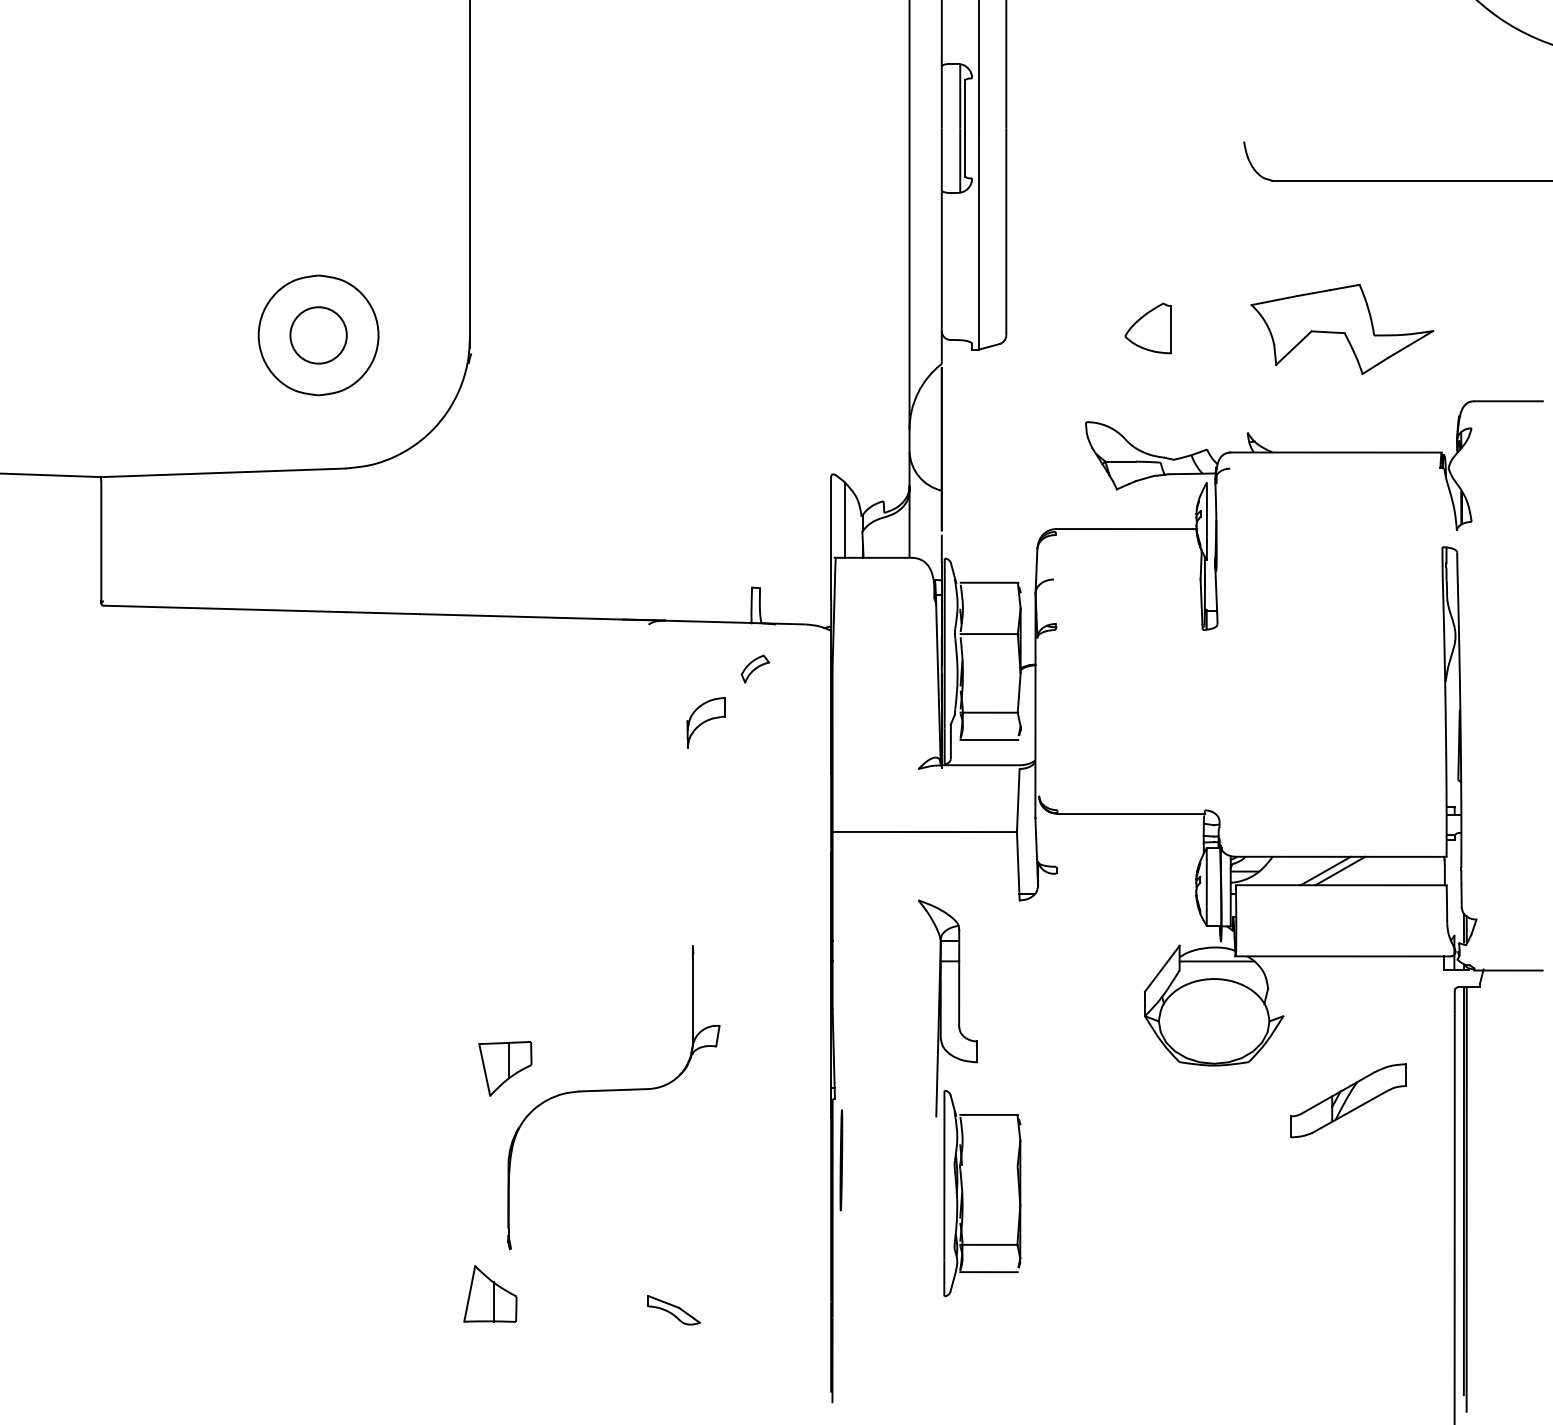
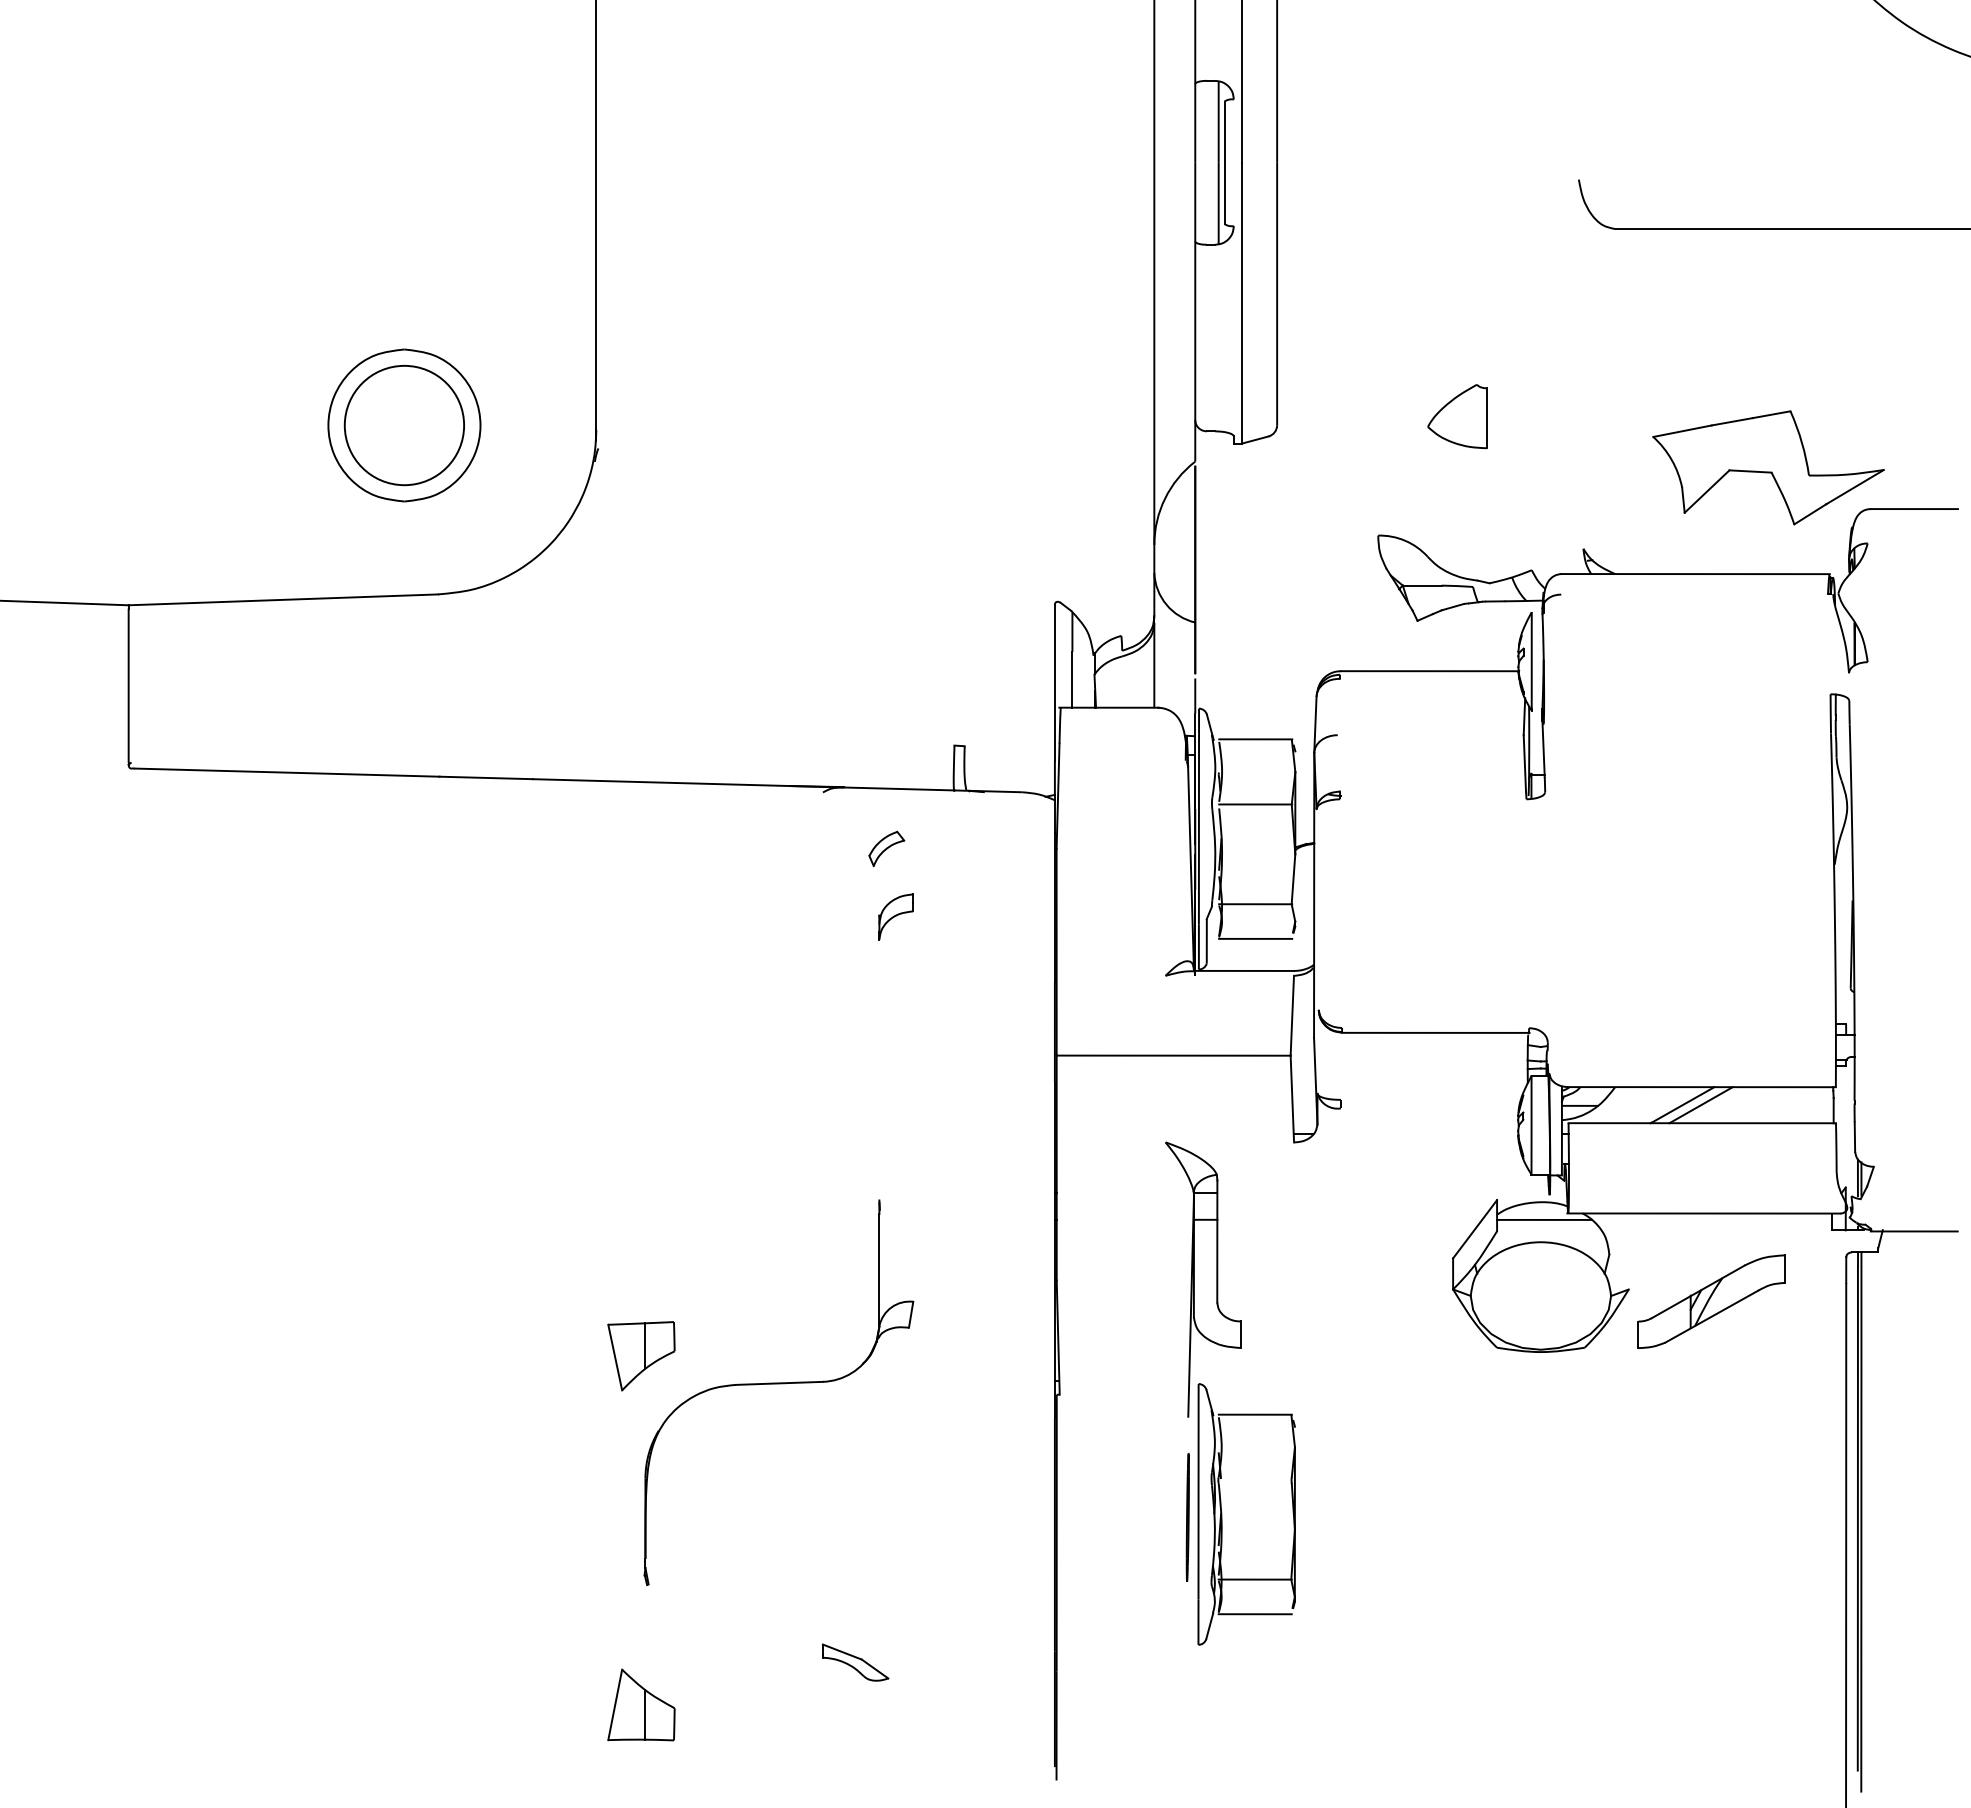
part: (1342, 329) -> (1768, 467), moved
circle: (318, 335) -> (404, 425), size x1.67
part: (755, 668) -> (886, 848), moved
part: (705, 722) -> (895, 916), size x0.71
part: (1348, 1100) -> (1711, 1301), moved
line: (841, 1160) -> (1187, 1517), moved
part: (490, 1293) -> (641, 1704), moved

